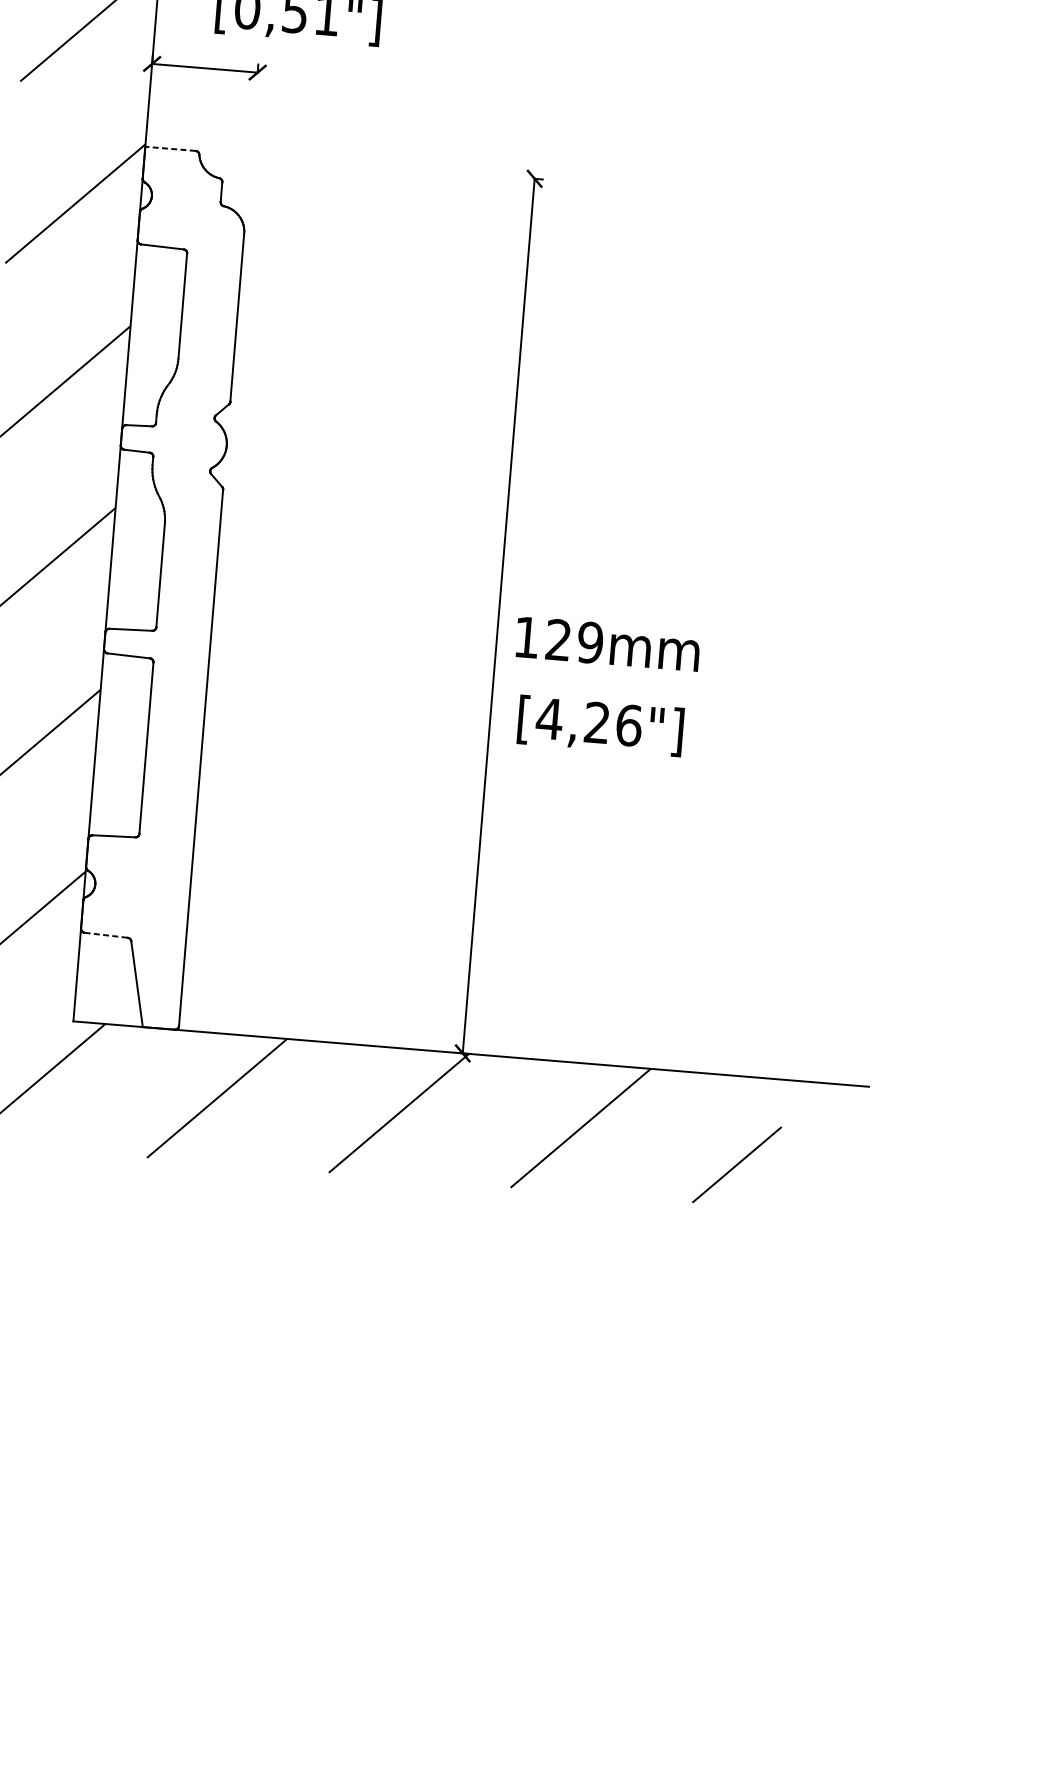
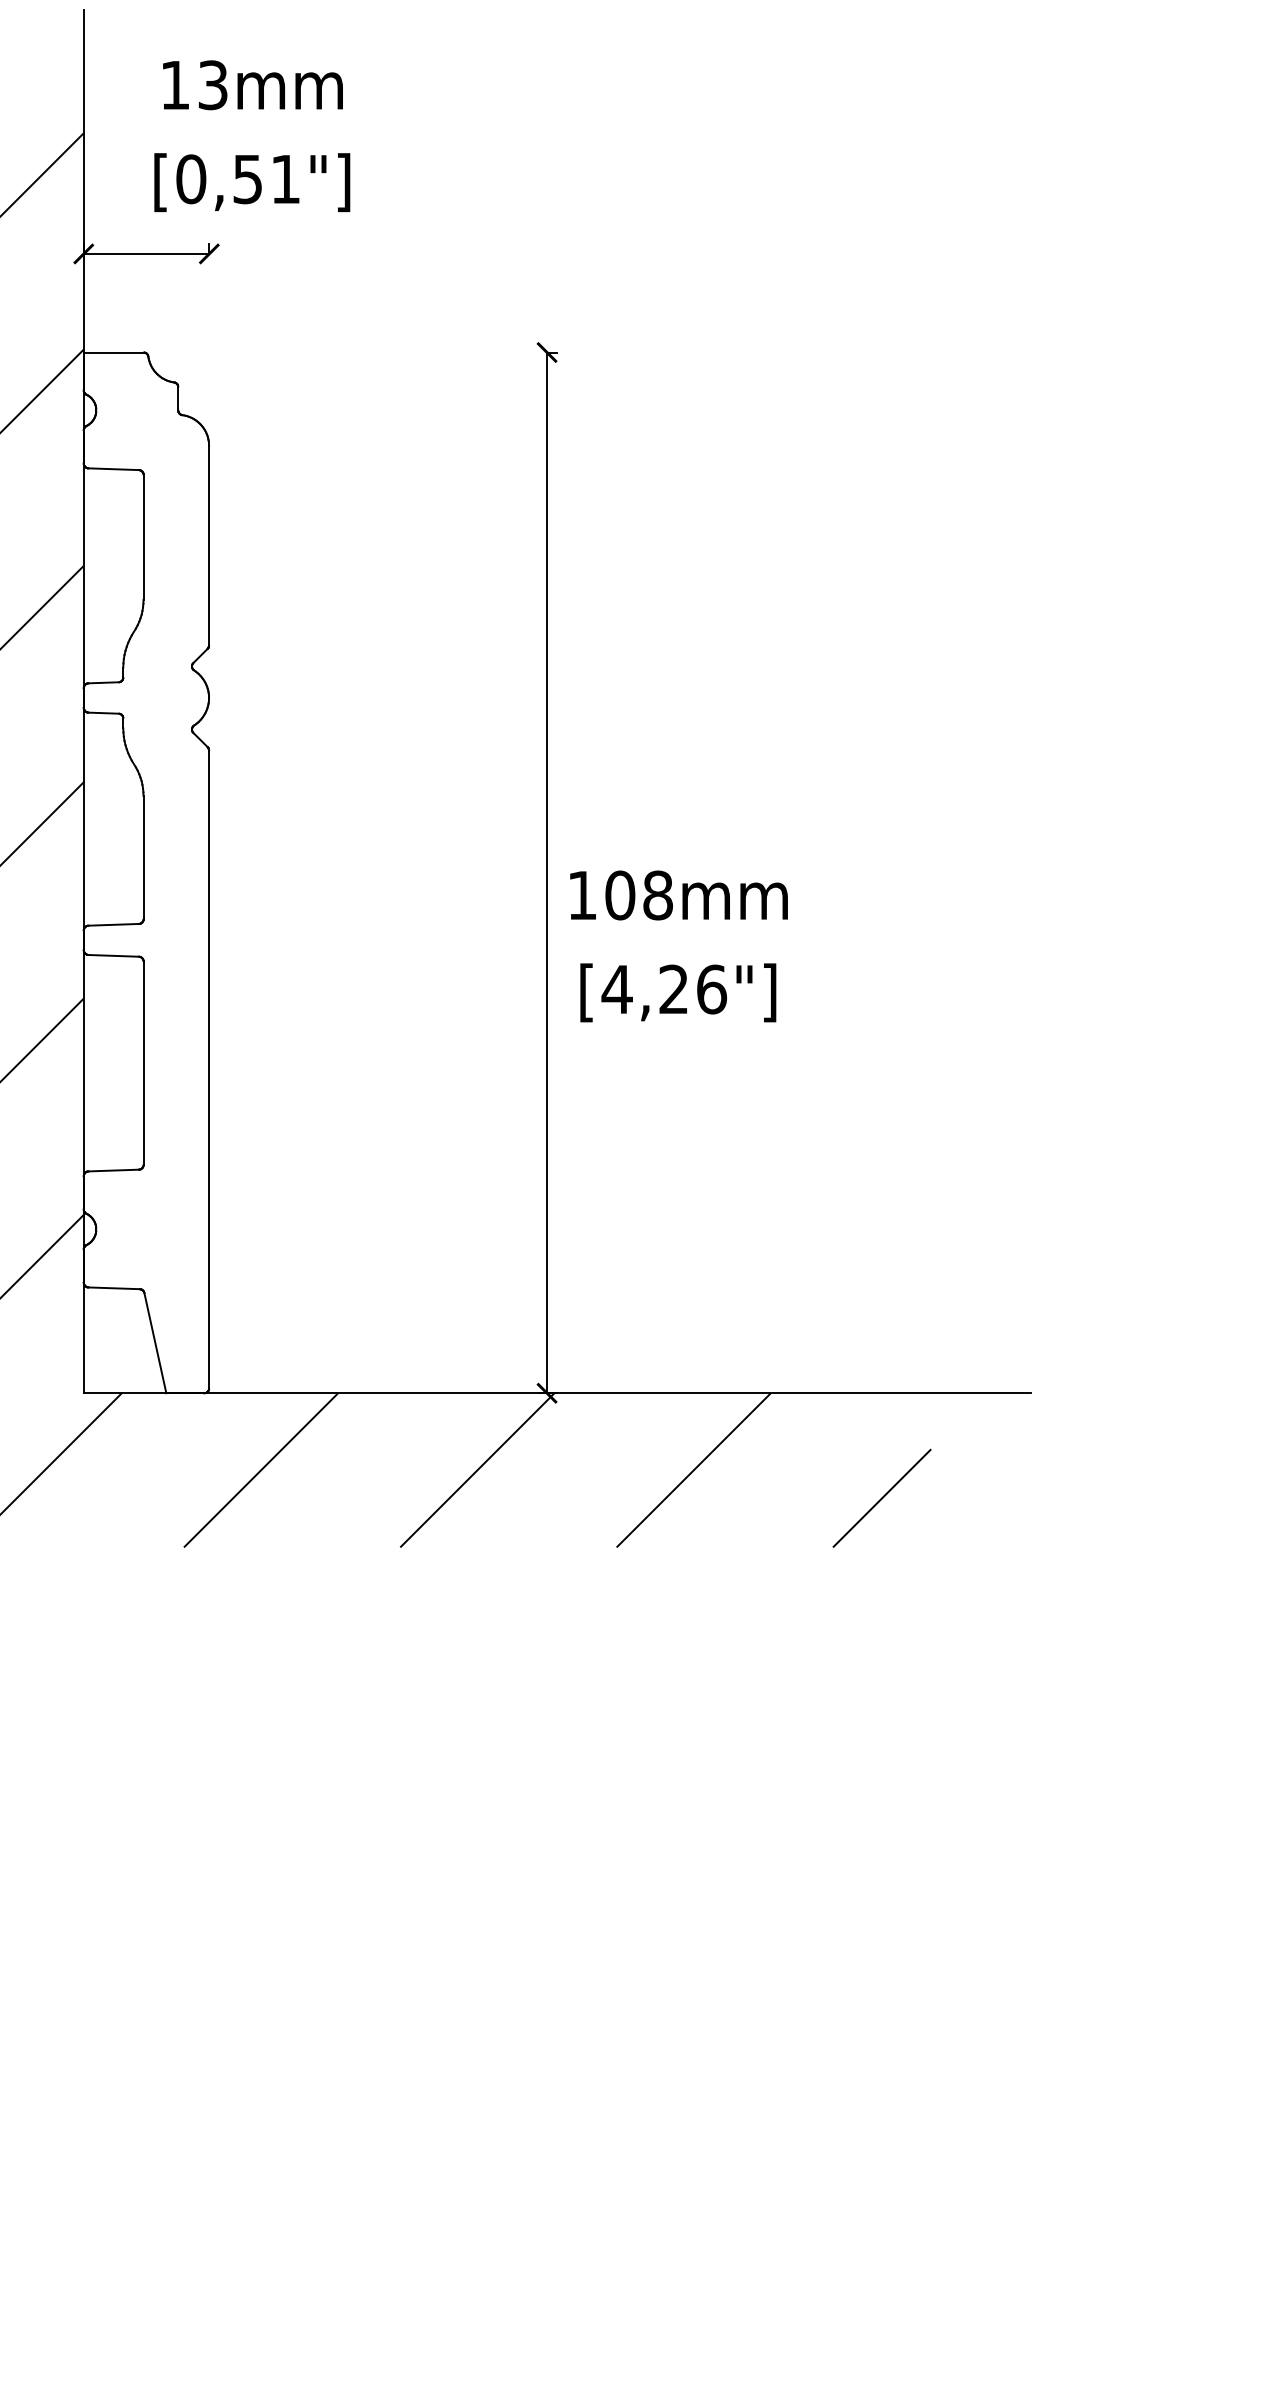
line: (170, 148) -> (113, 352), dashed -> solid
text: (573, 641) -> (638, 895), 129mm -> 108mm
line: (106, 935) -> (114, 1288), dashed -> solid

